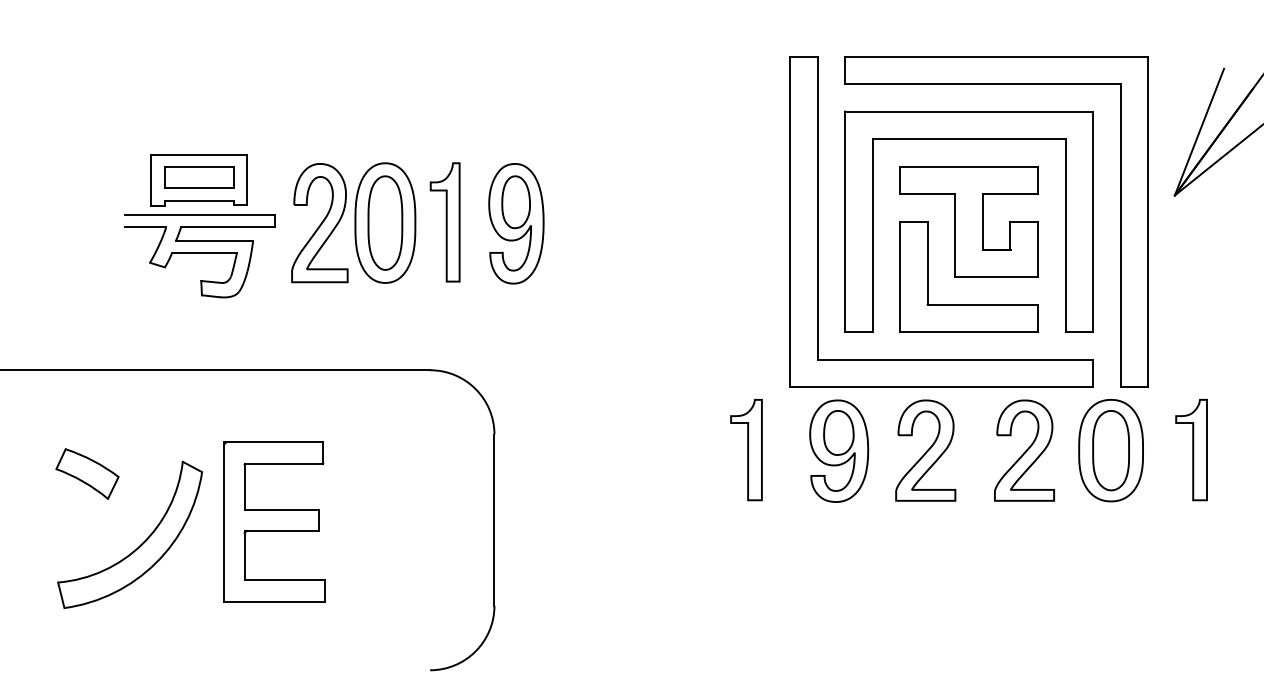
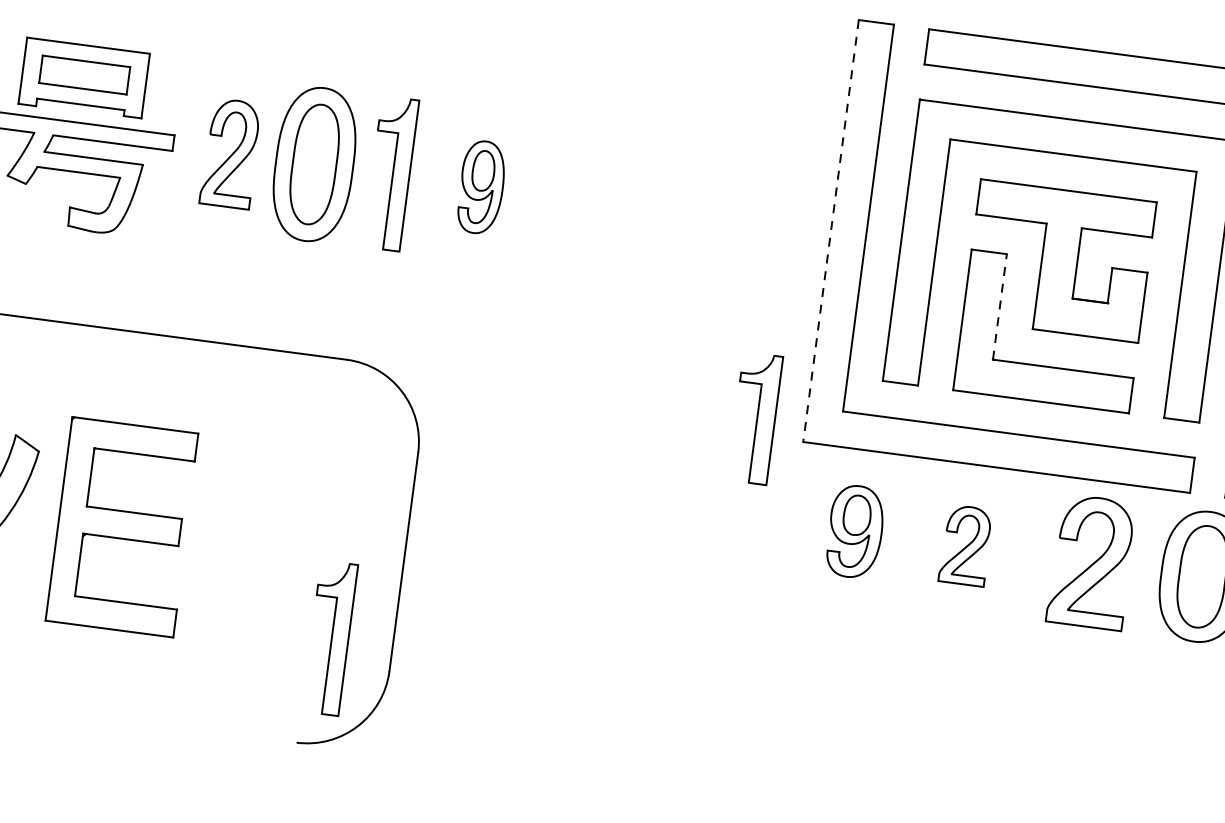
line: (789, 222) -> (830, 231), solid -> dashed
part: (319, 223) -> (230, 153), size x0.7
part: (516, 223) -> (481, 187), size x0.6
line: (927, 262) -> (999, 305), solid -> dashed
part: (746, 450) -> (755, 419), moved
part: (839, 450) -> (855, 530), size x0.7
part: (925, 450) -> (965, 545), size x0.6
part: (444, 586) -> (328, 638), added

